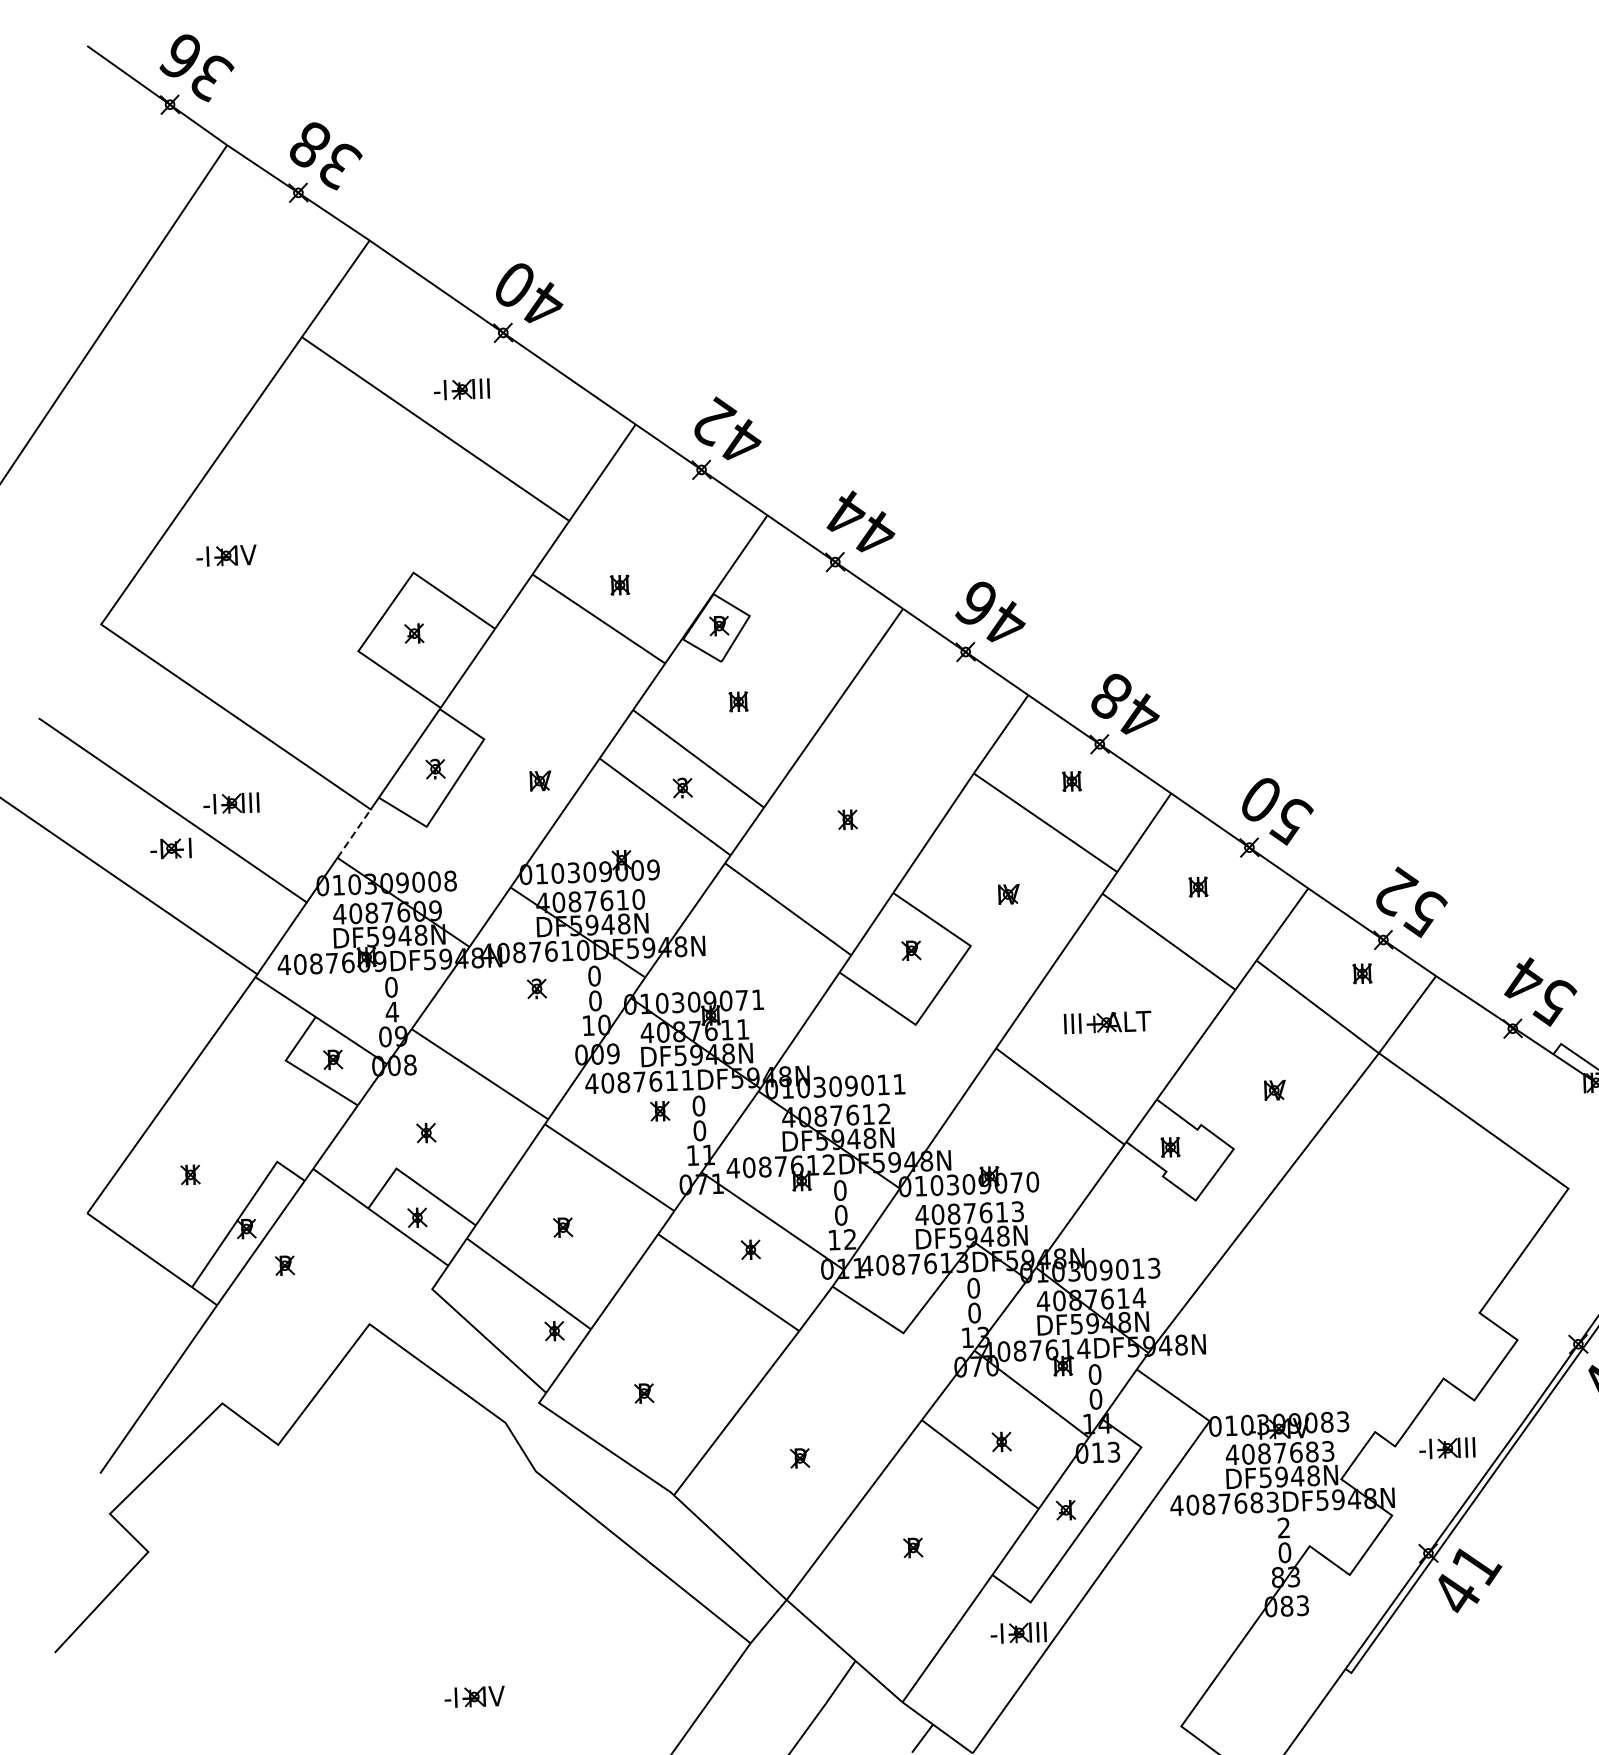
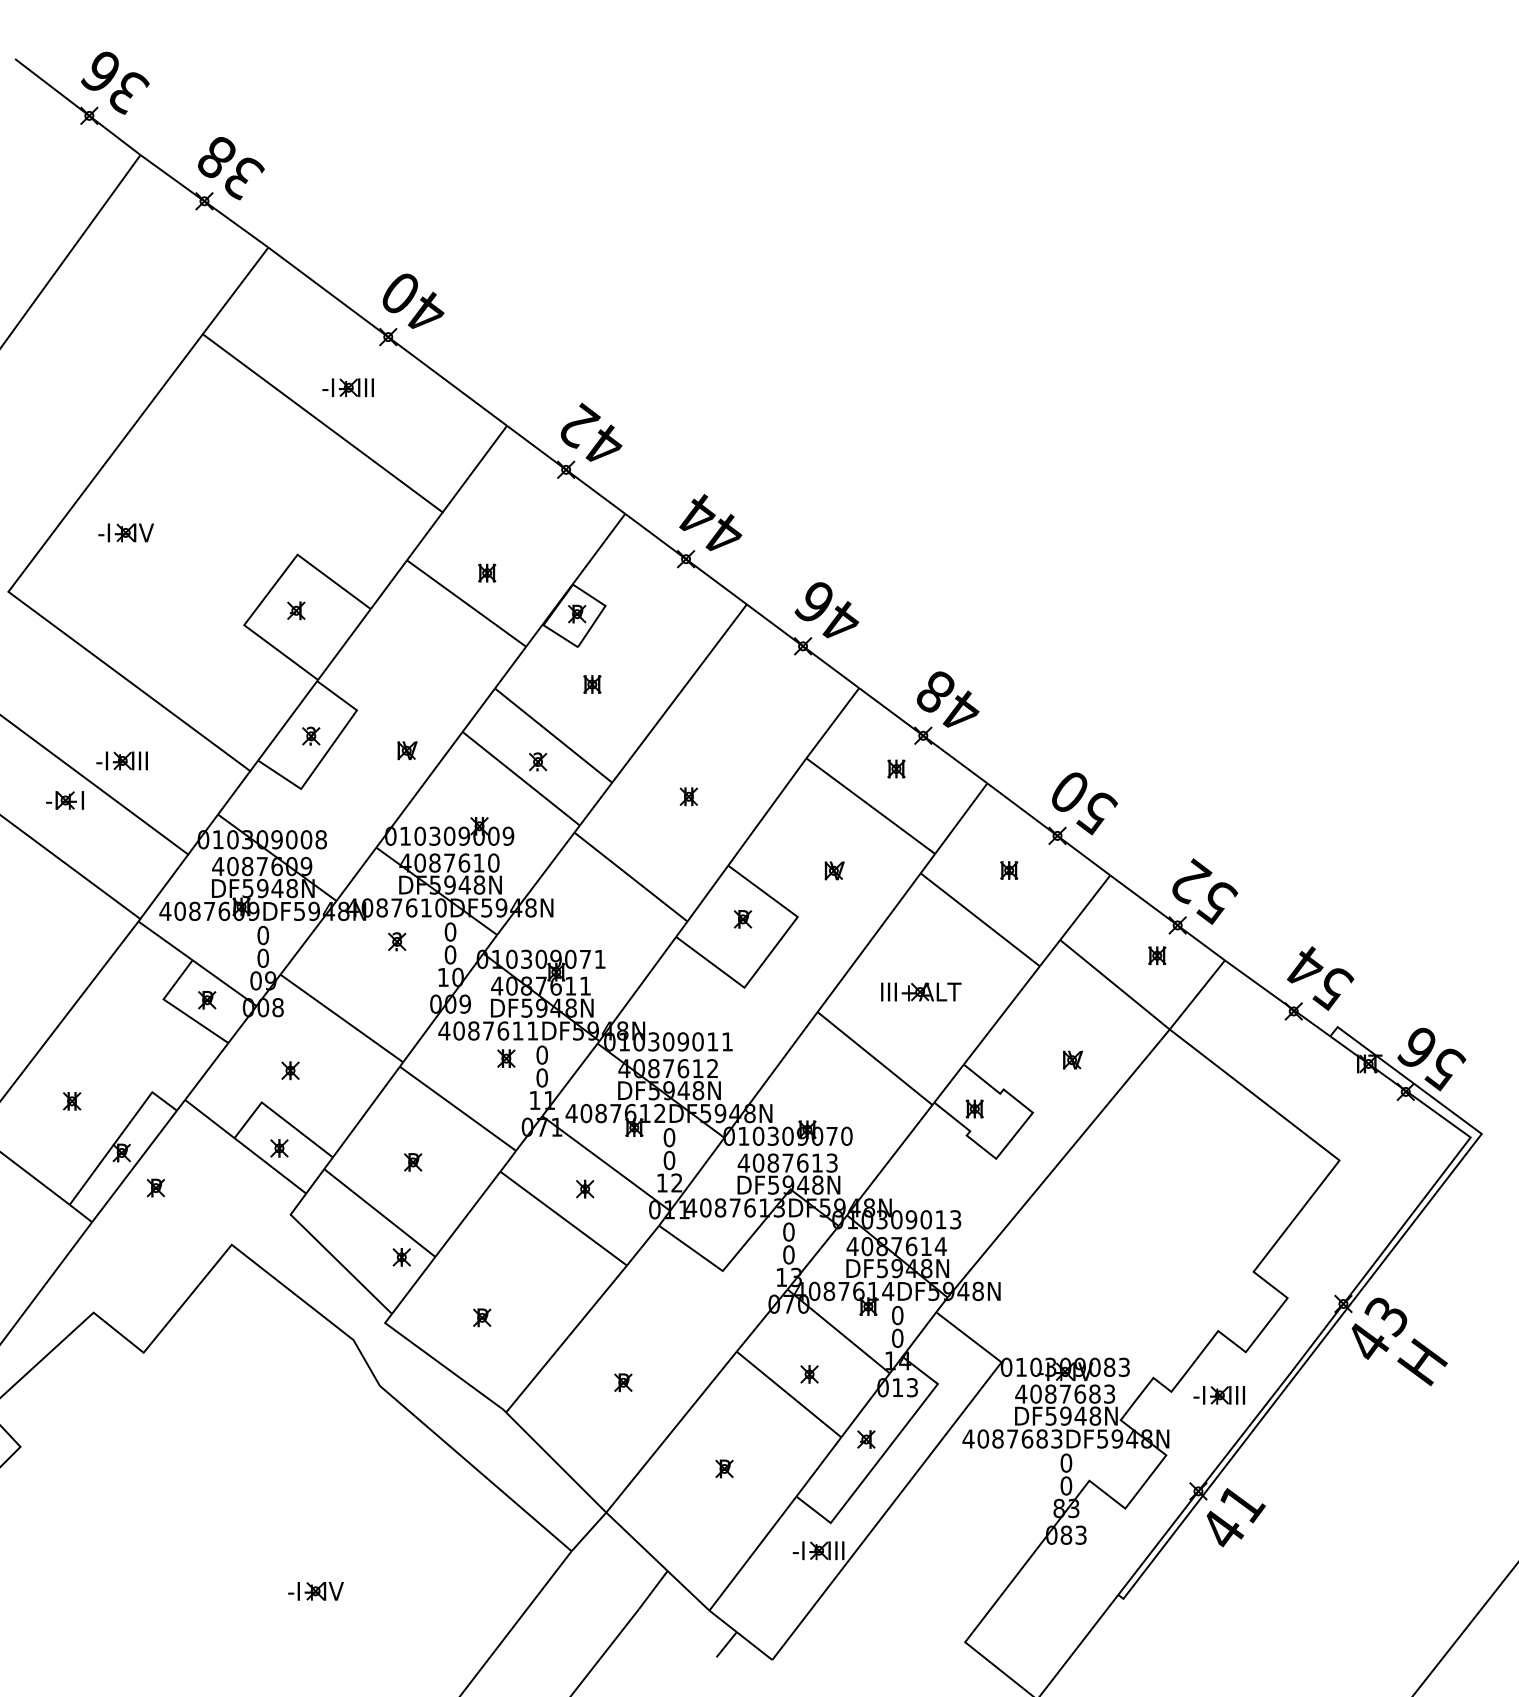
line: (354, 833) -> (234, 792), dashed -> solid
text: (392, 1011) -> (263, 957), 4 -> 0
text: (1284, 1527) -> (1066, 1462), 2 -> 0

